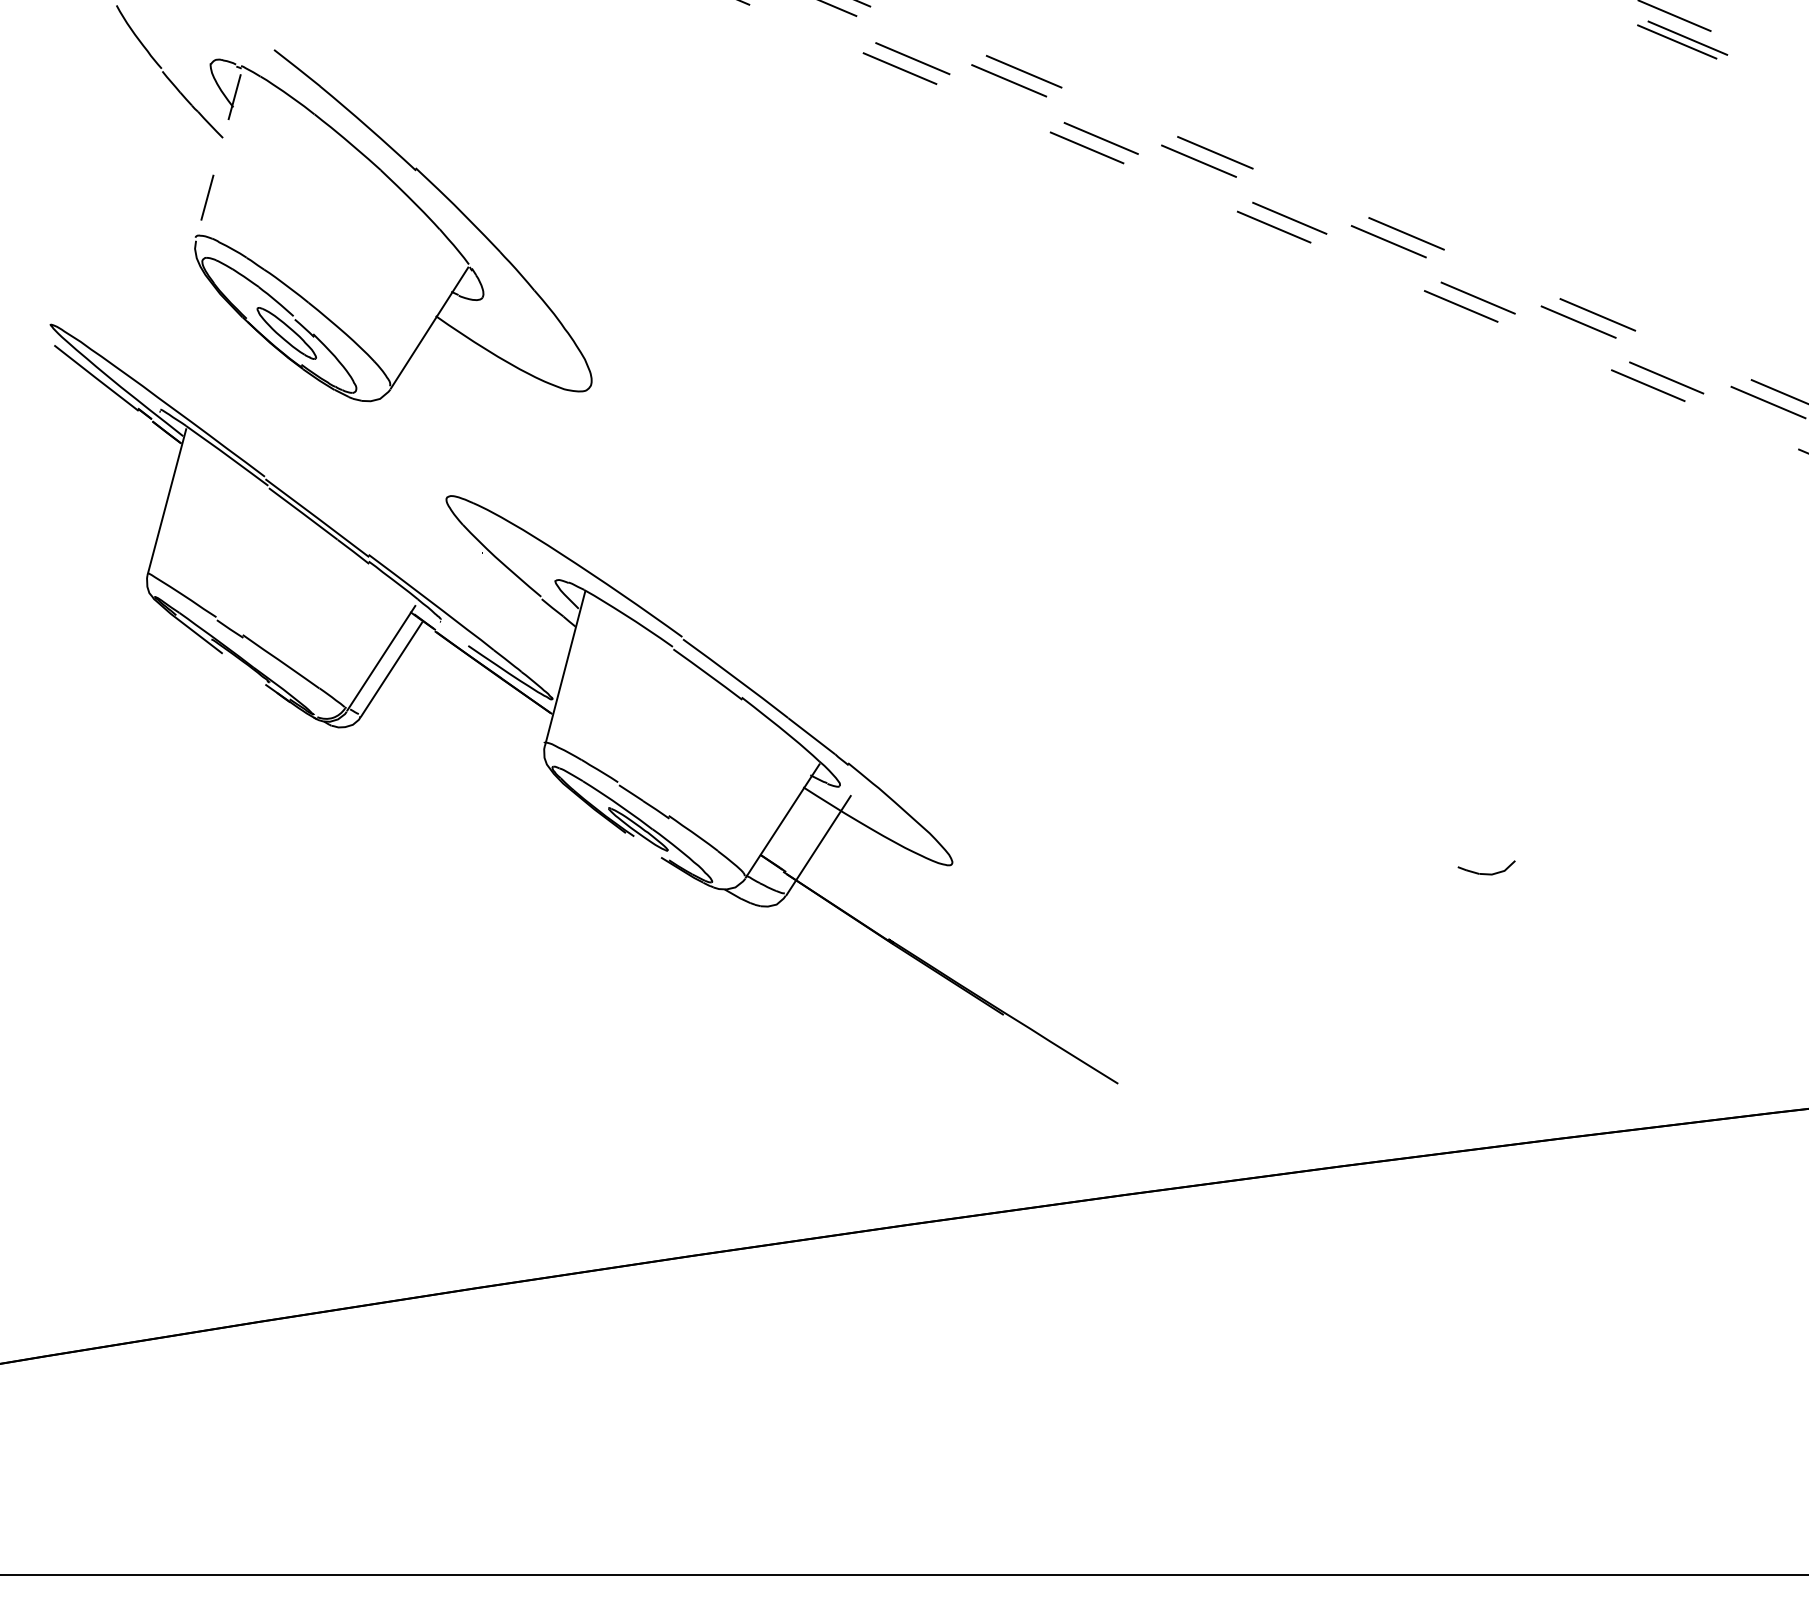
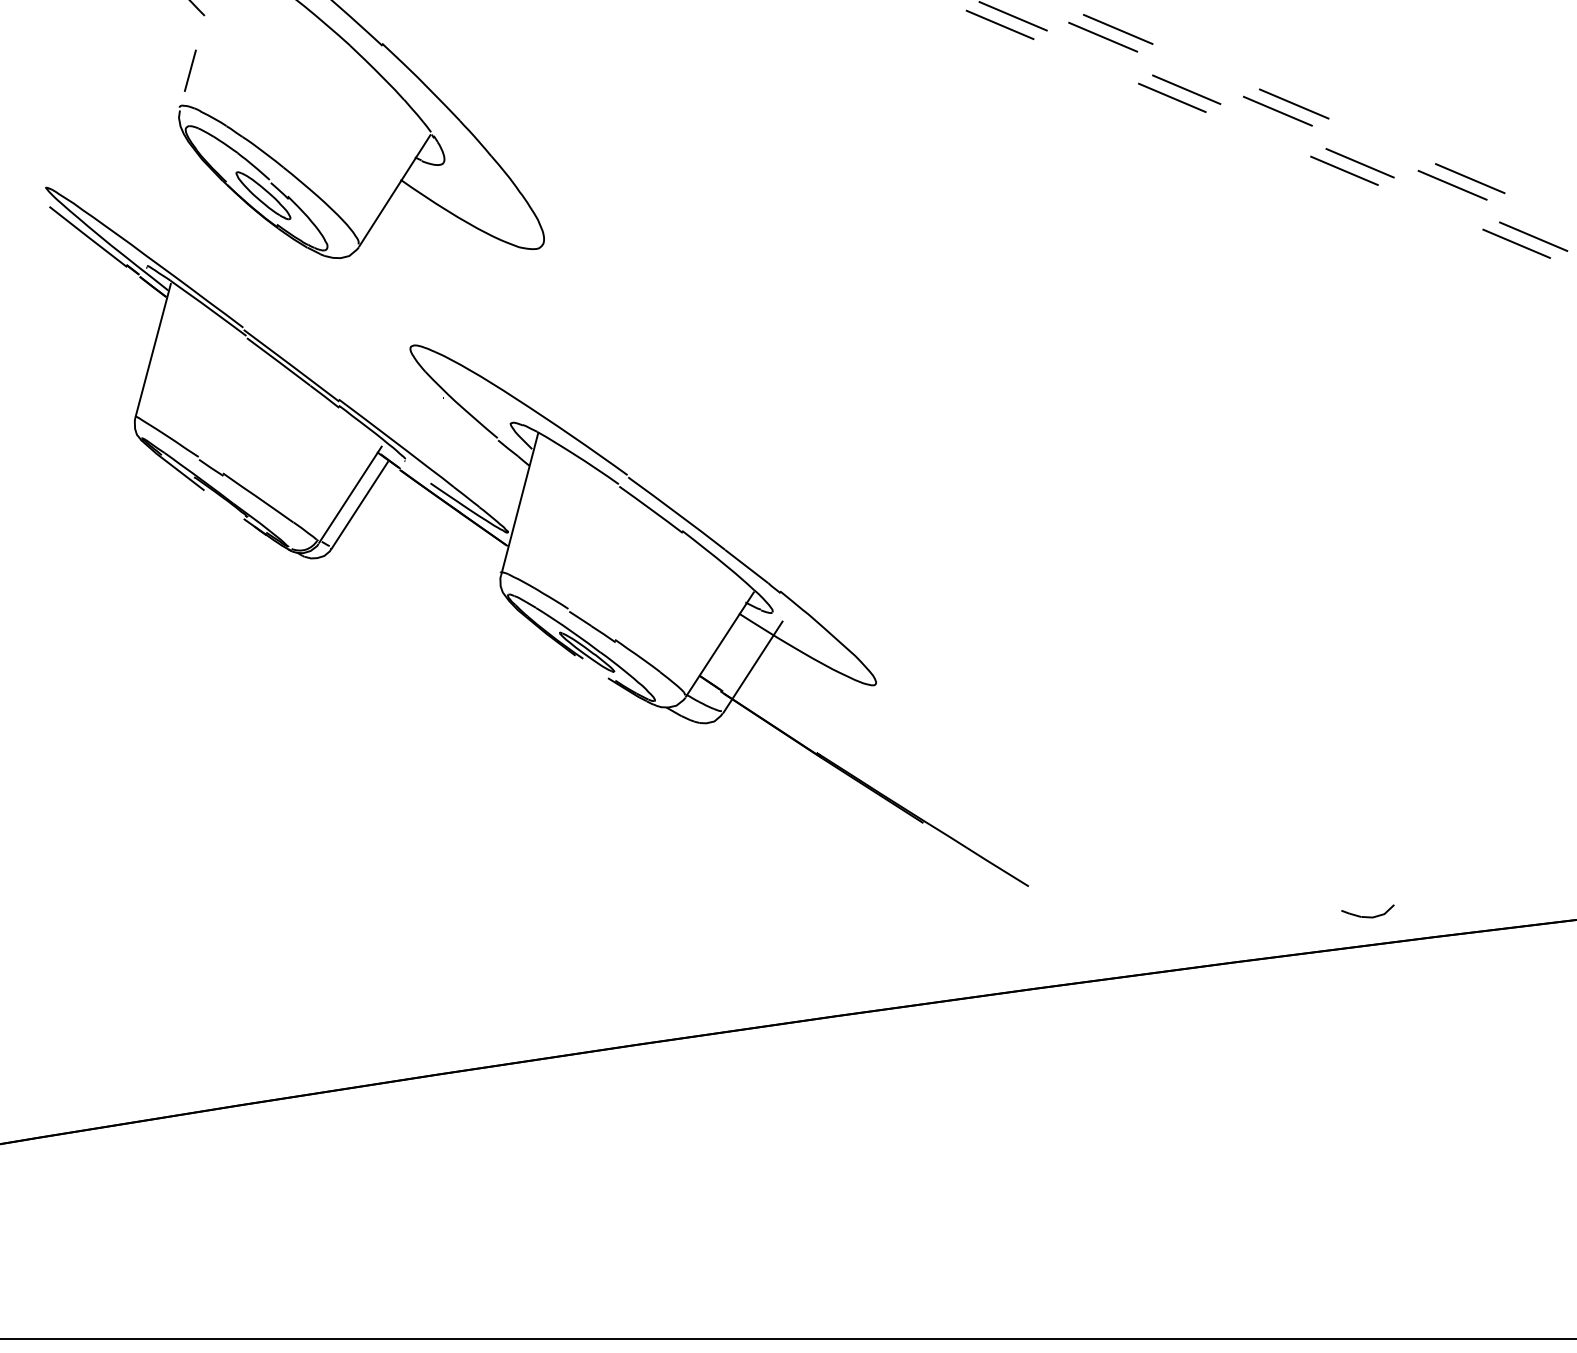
part: (1486, 867) -> (1367, 911), moved

